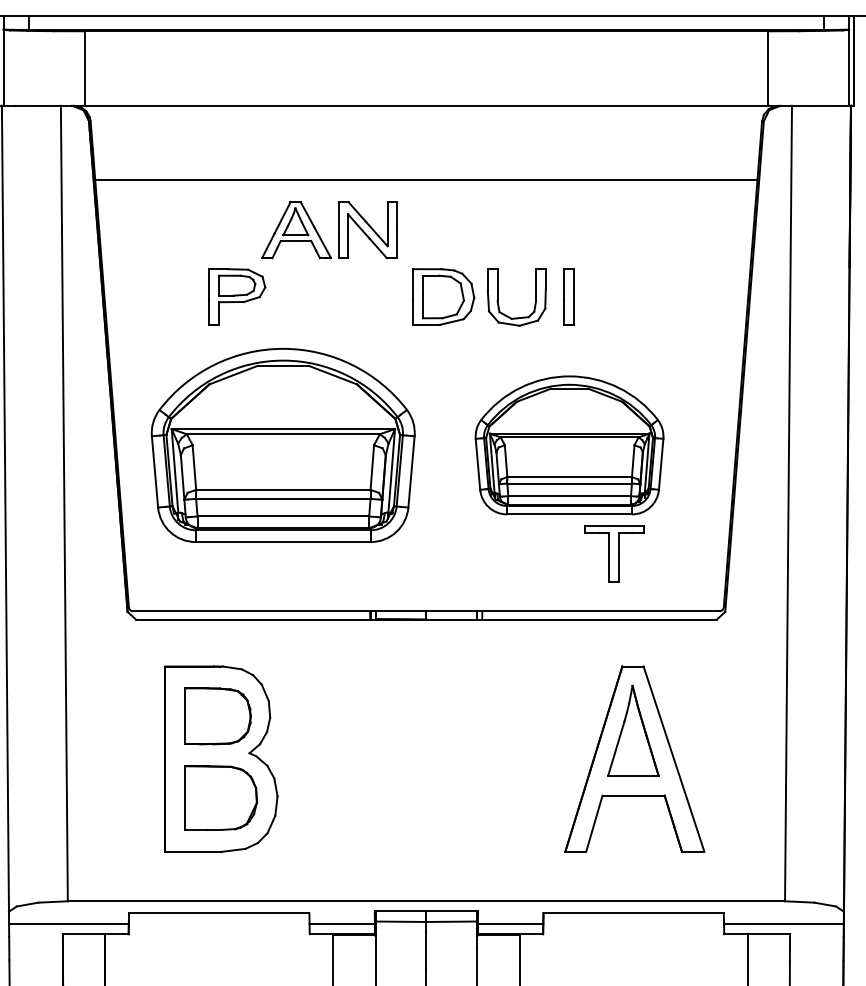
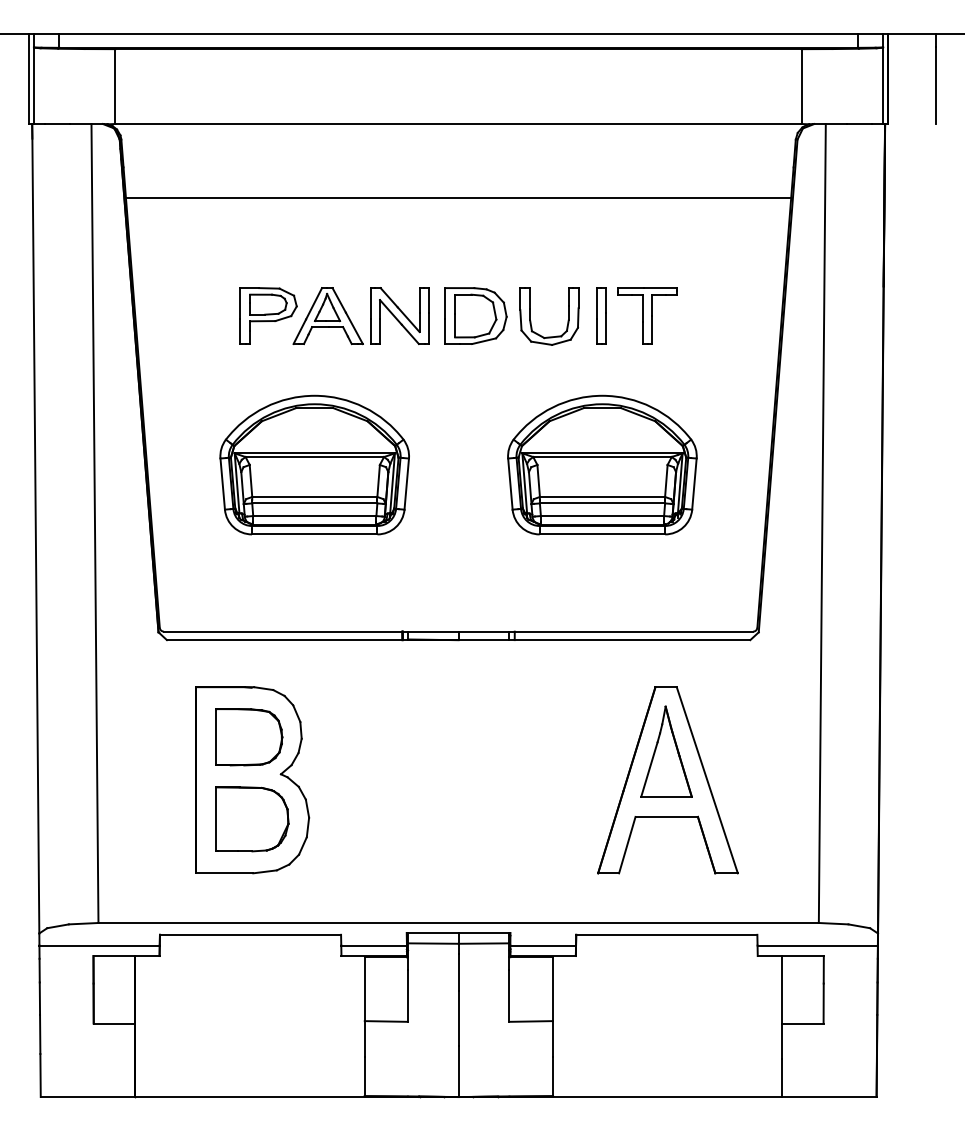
part: (319, 234) -> (351, 320), moved
part: (282, 444) -> (314, 464), size x0.71
part: (614, 553) -> (647, 315), moved

